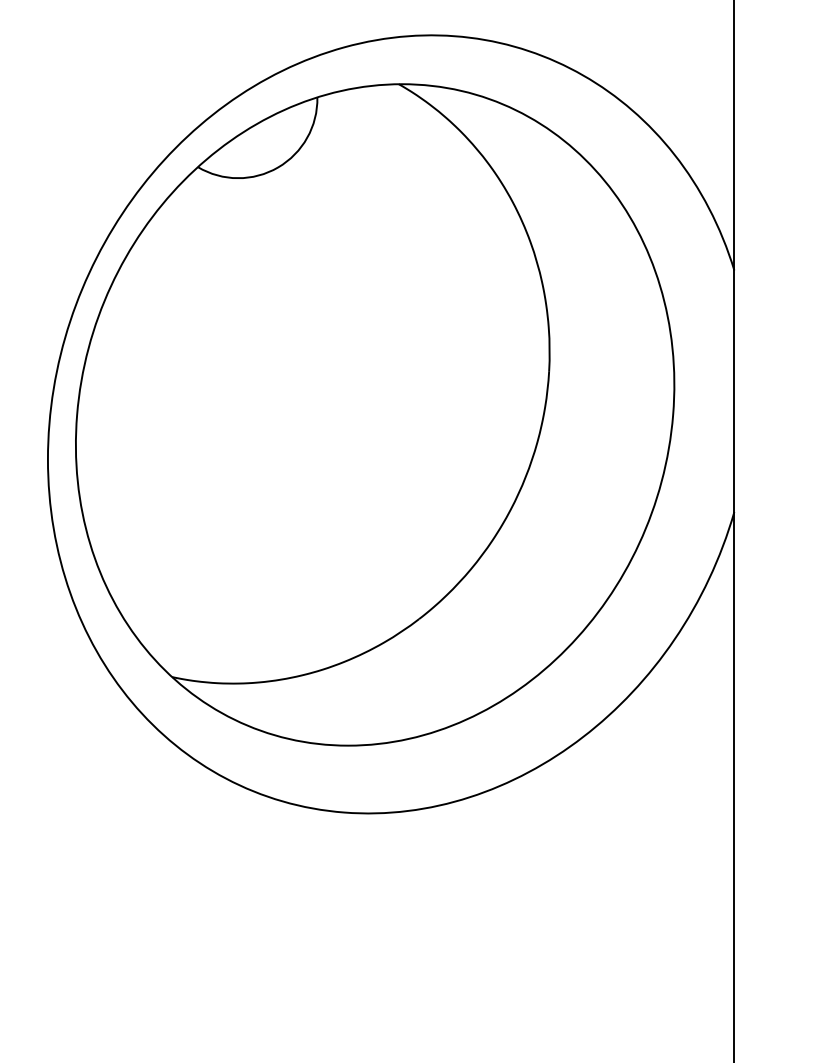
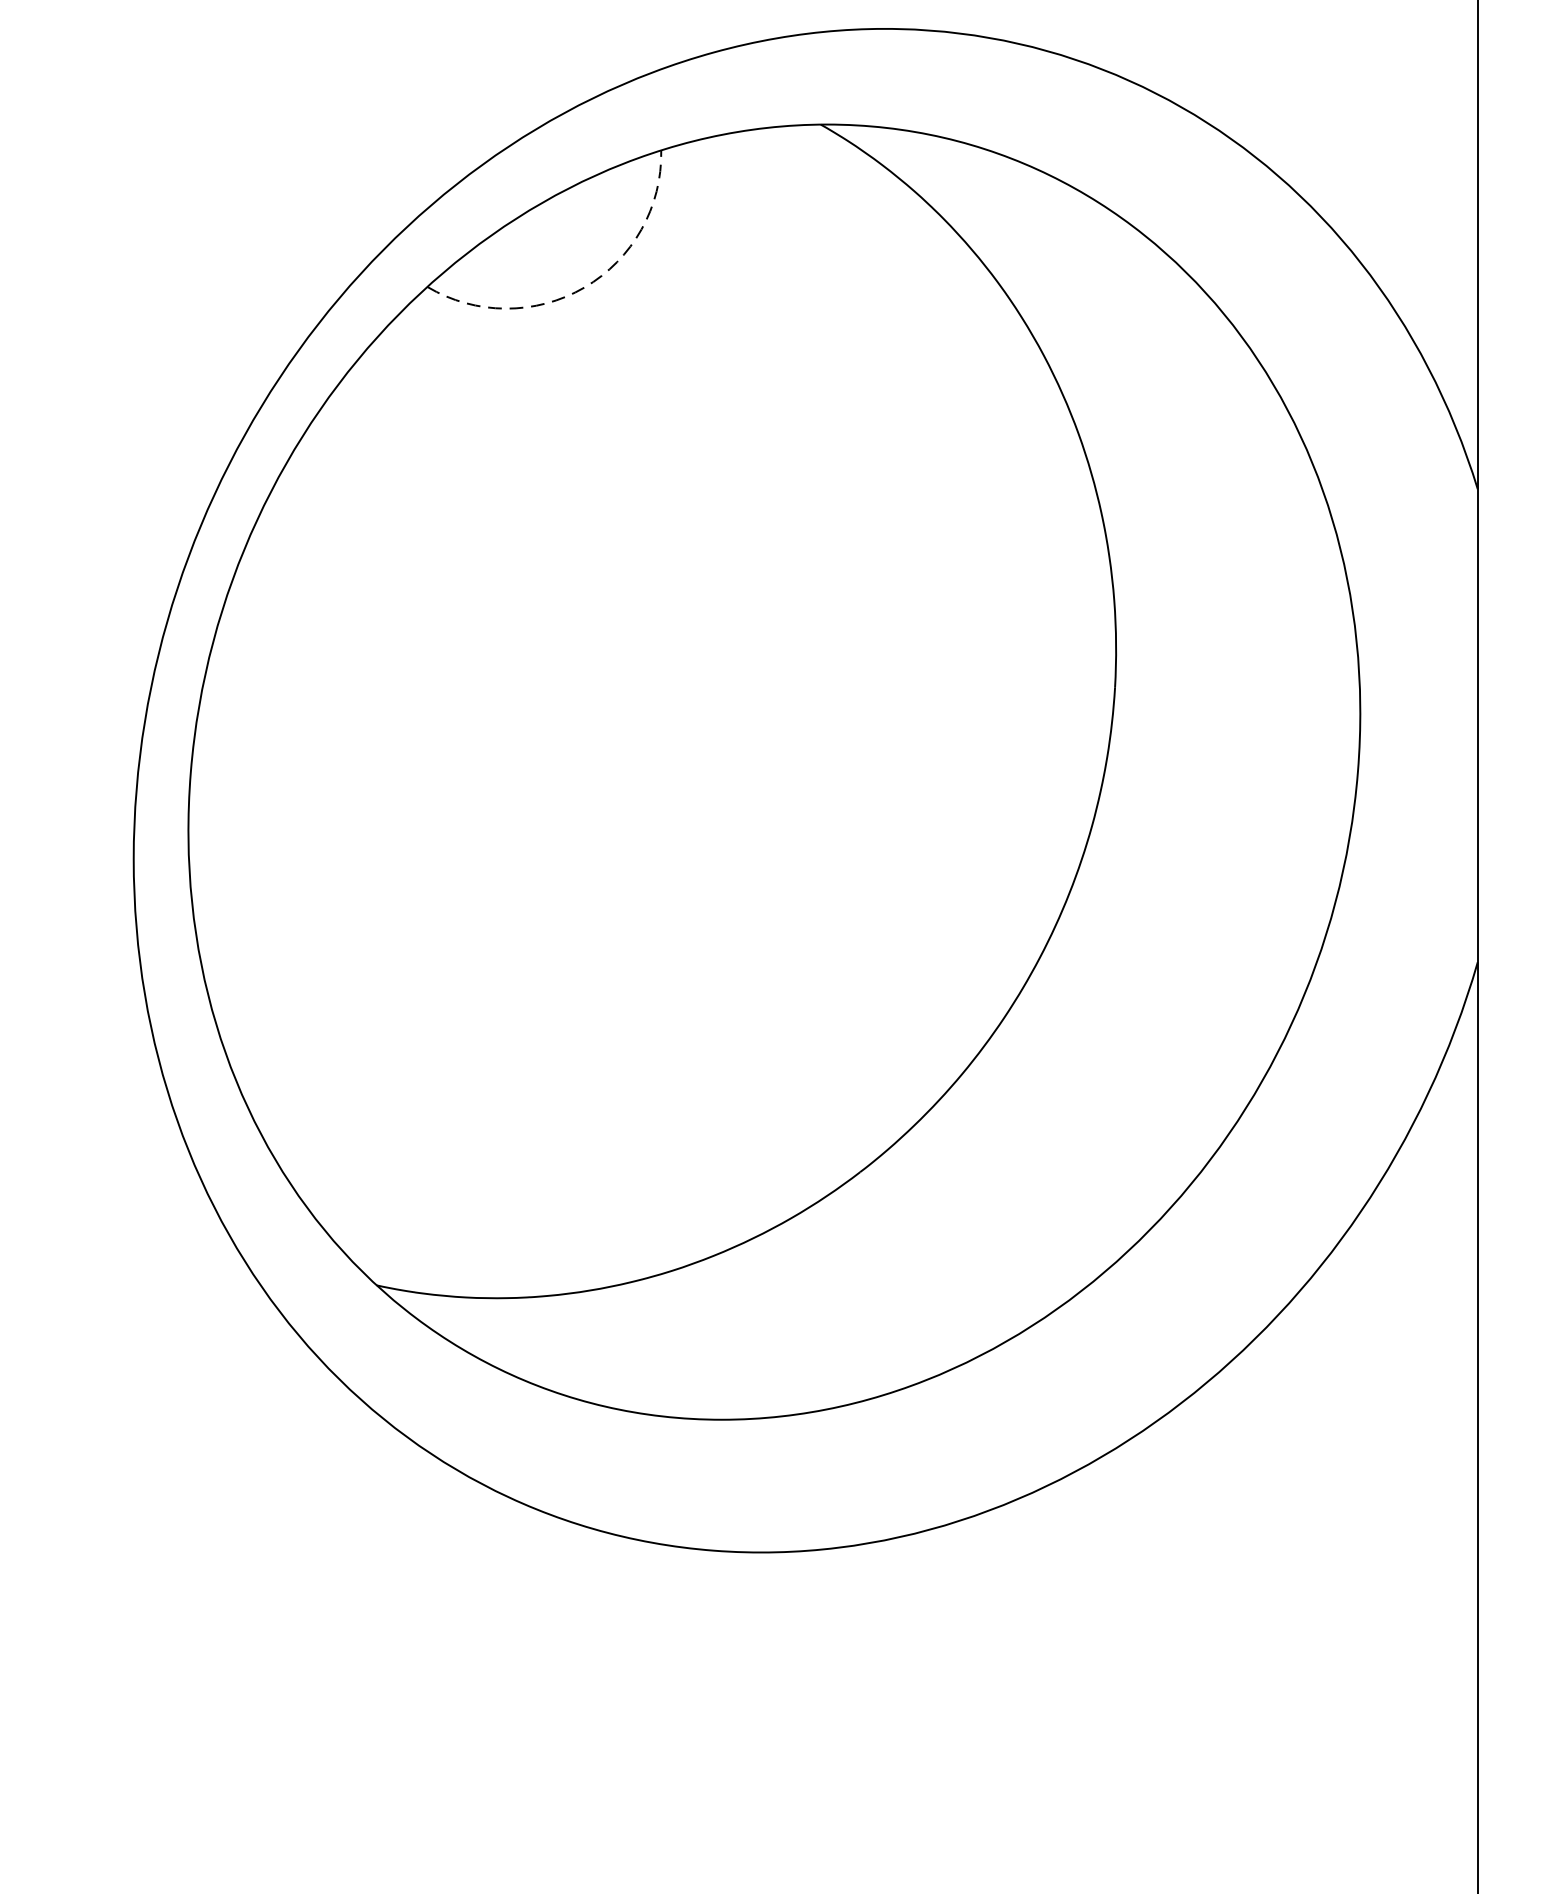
arc: (278, 167) -> (585, 287), solid -> dashed

